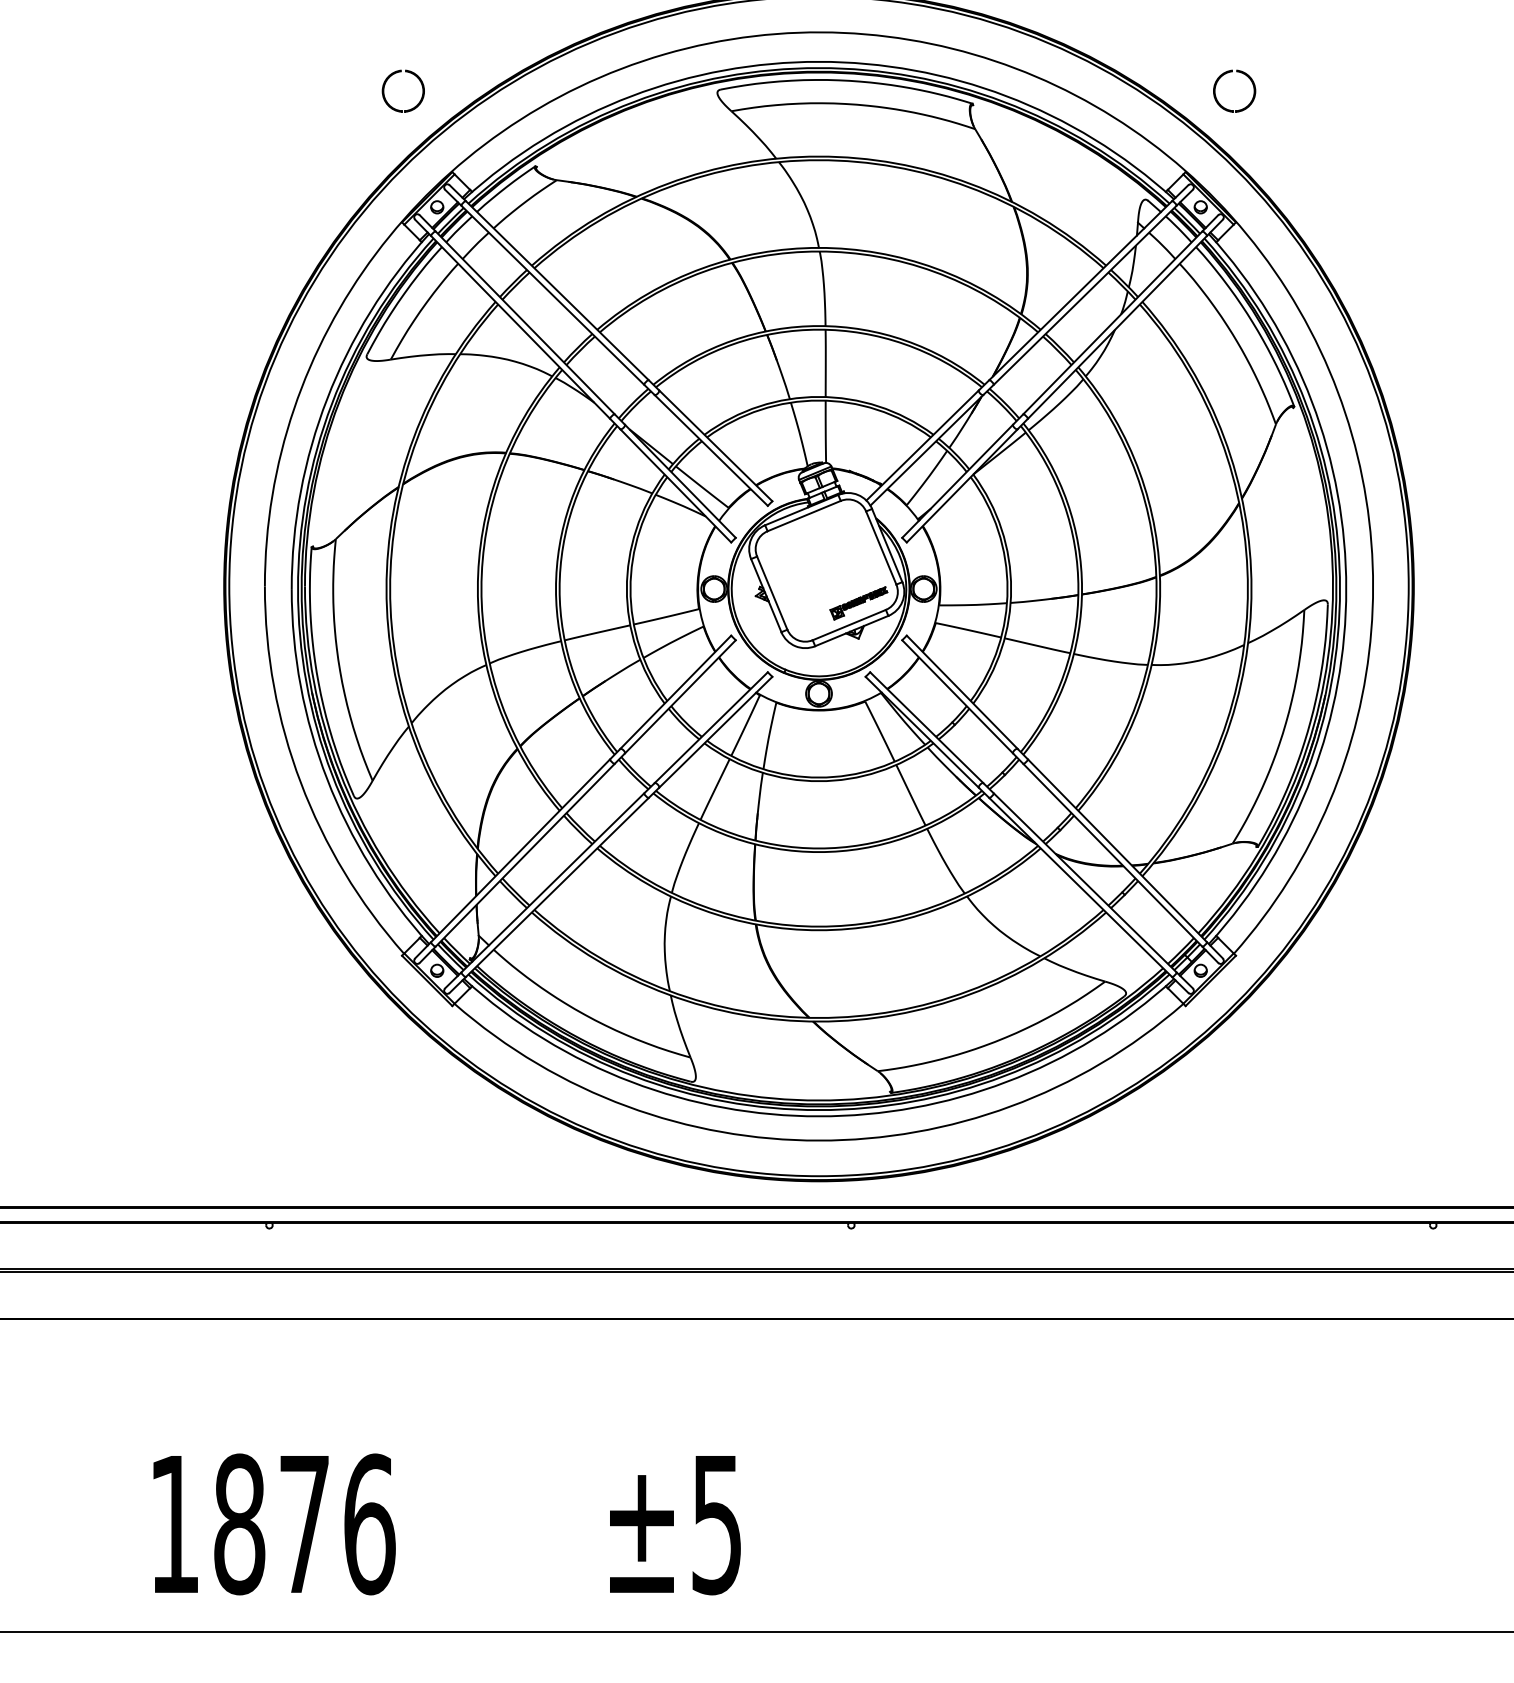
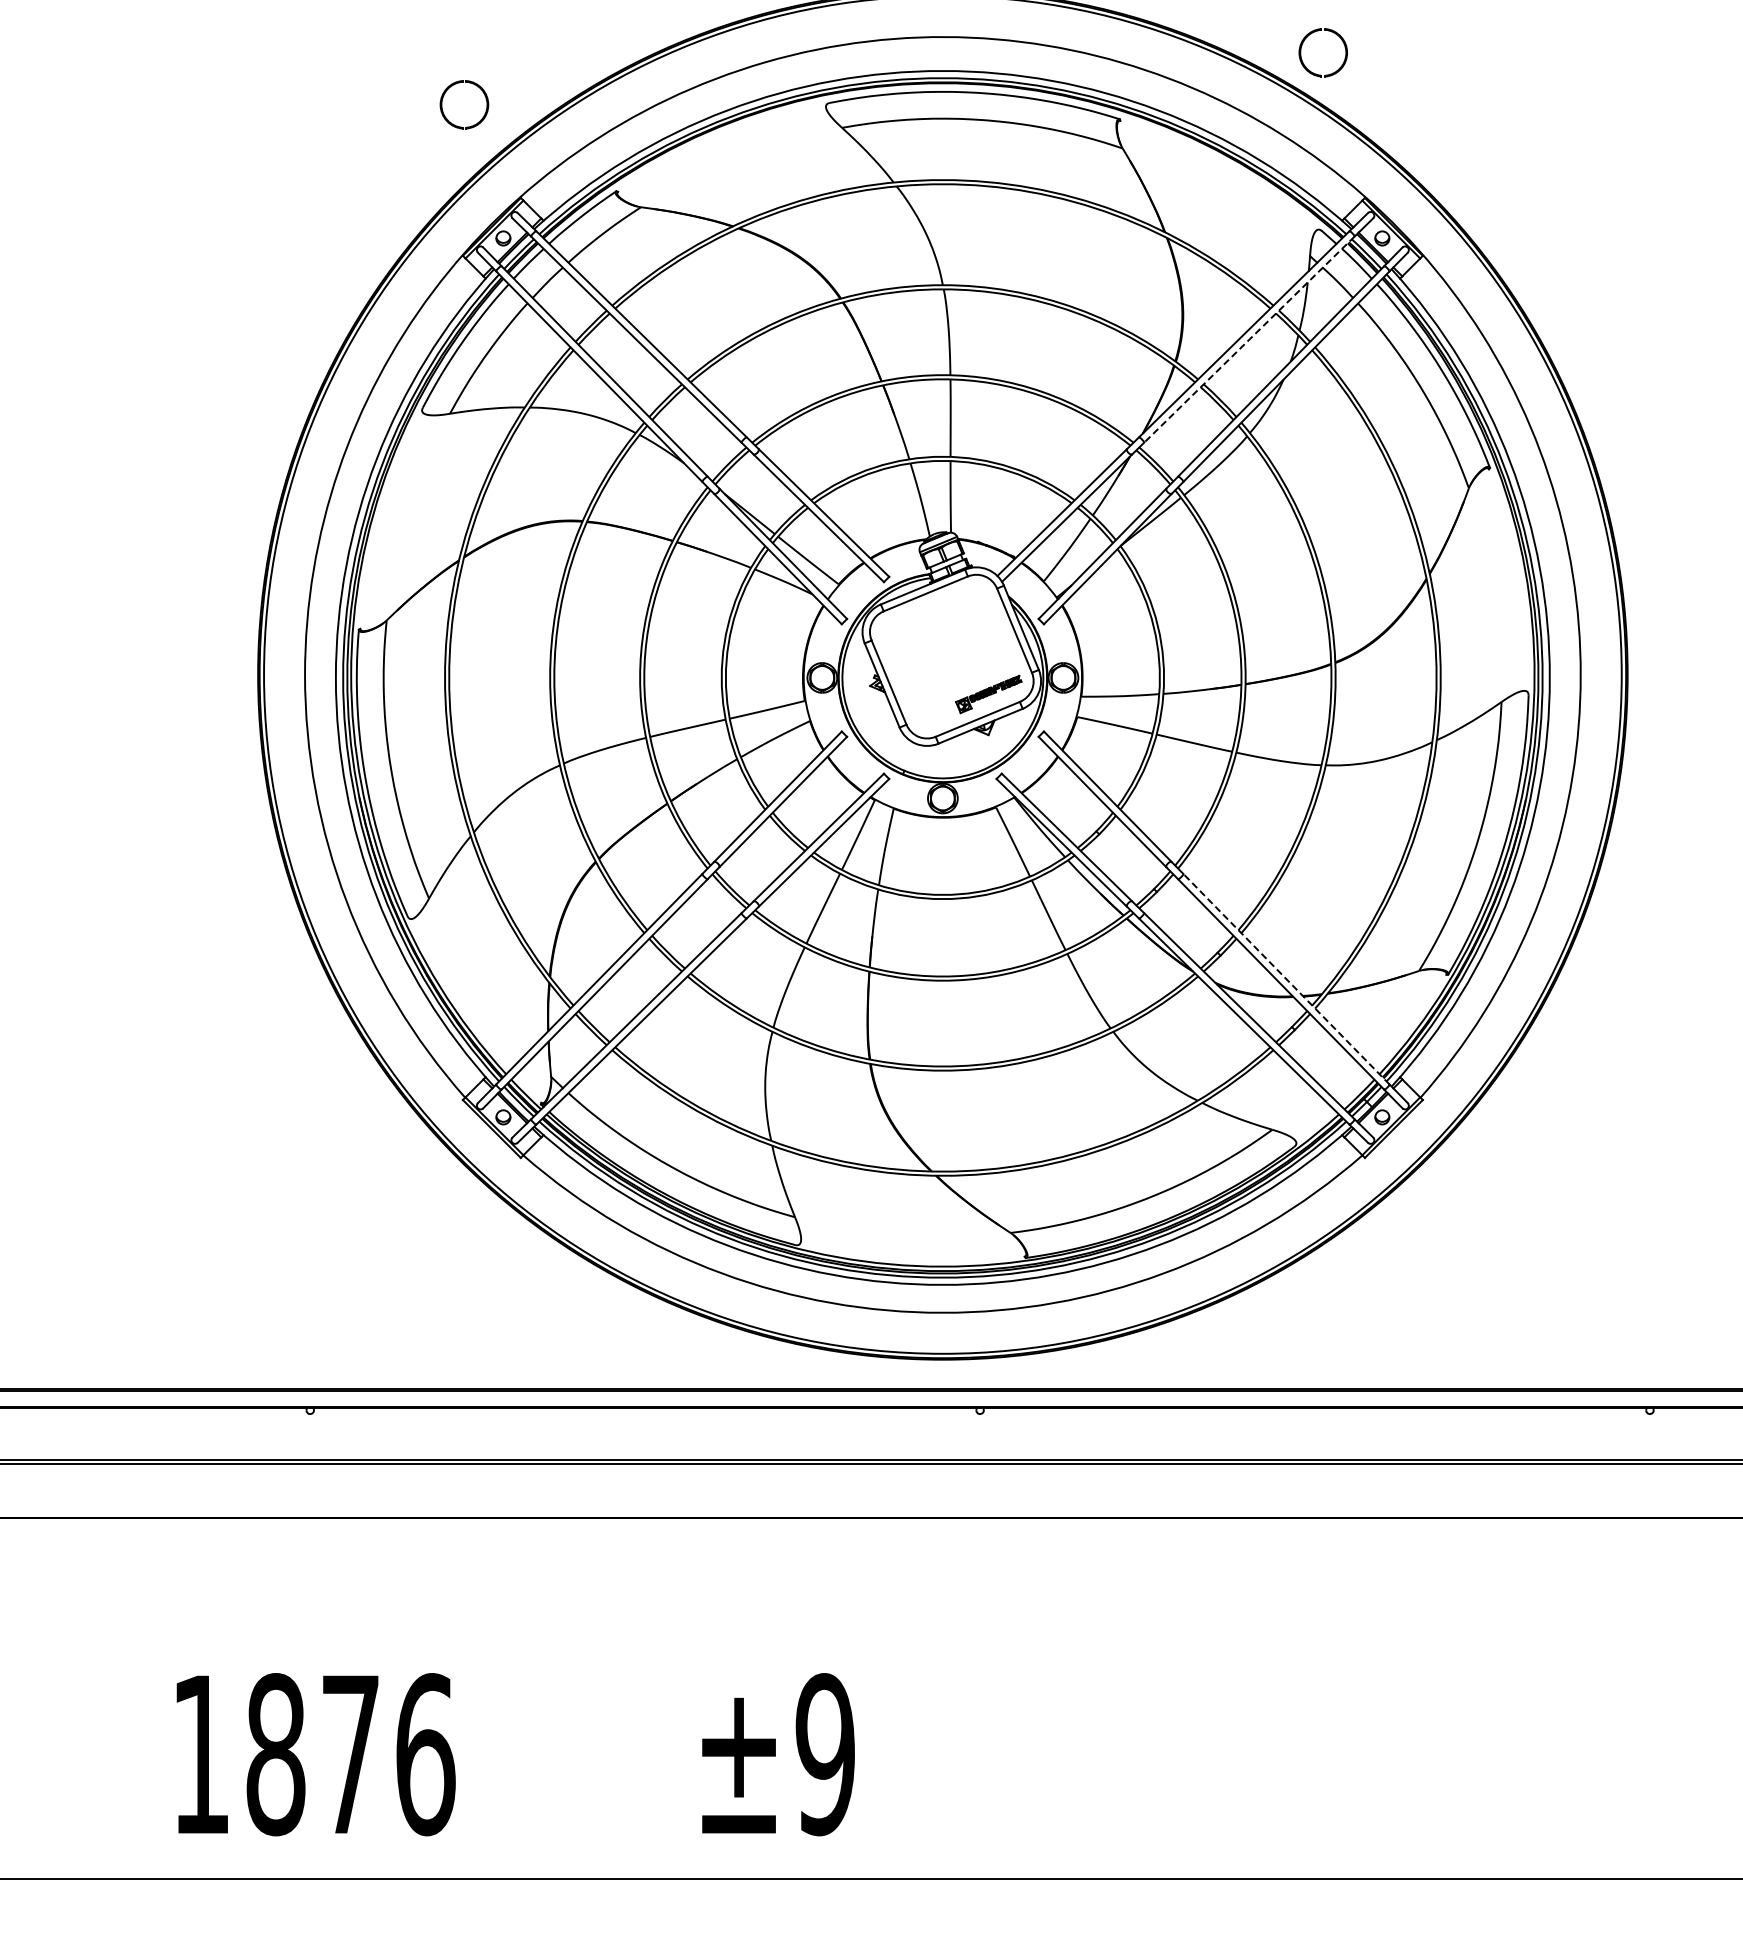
part: (1216, 85) -> (1302, 46), moved
line: (1085, 295) -> (1249, 339), solid -> dashed
line: (1117, 850) -> (1286, 978), solid -> dashed
text: (716, 1524) -> (824, 1754), ±5 -> ±9

